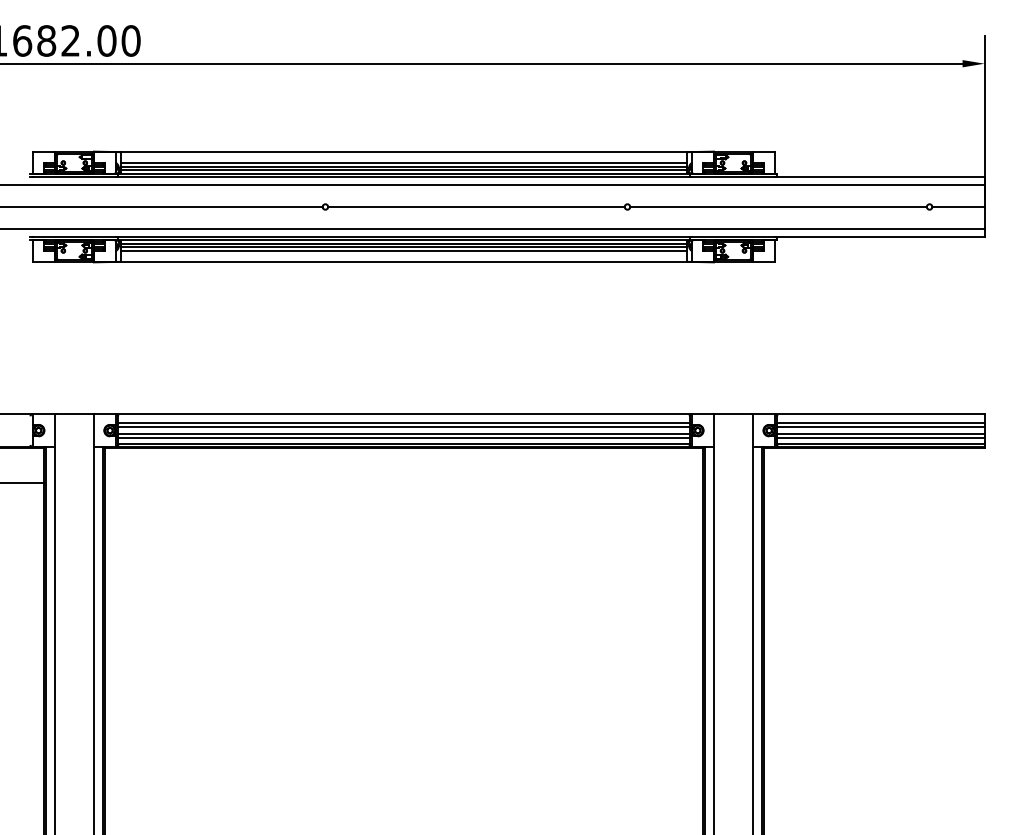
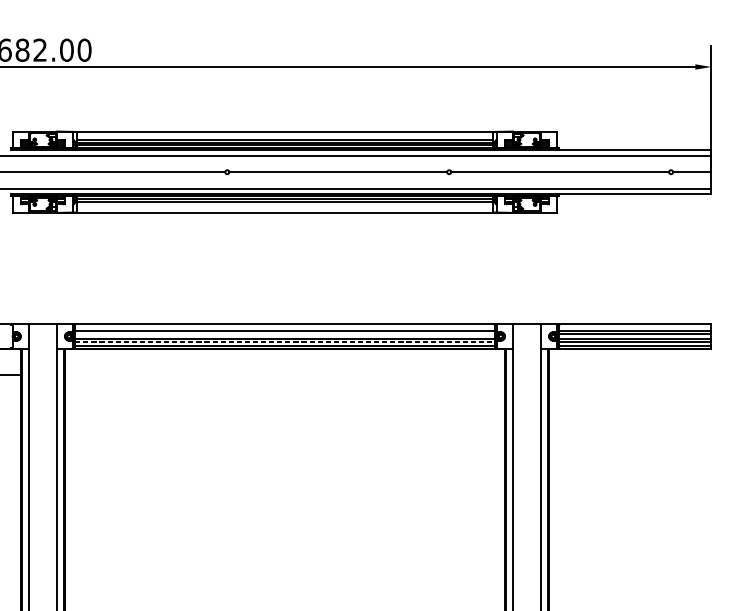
line: (403, 250) -> (284, 204), removed
line: (403, 427) -> (284, 334), removed
line: (403, 438) -> (284, 342), solid -> dashed

